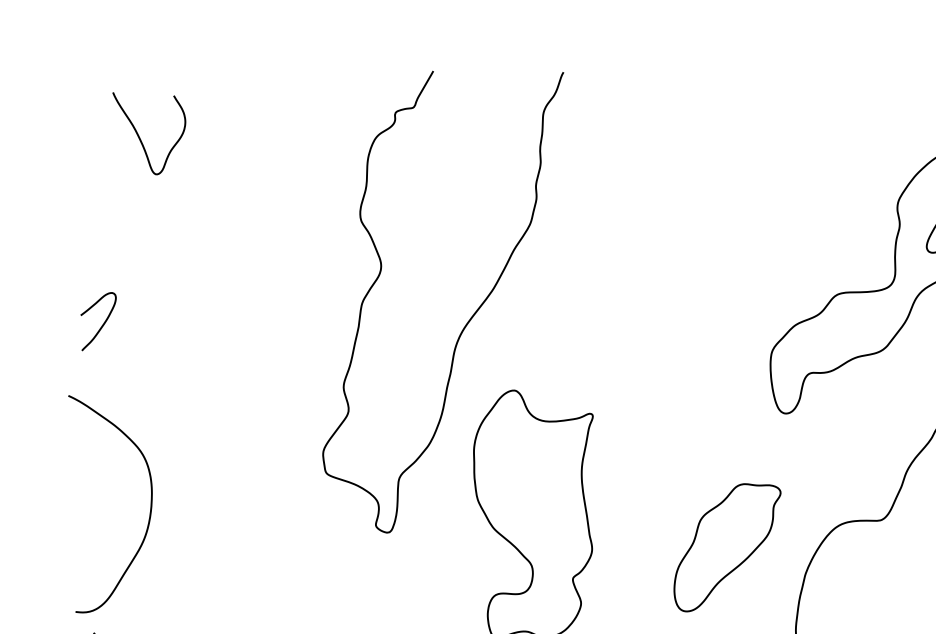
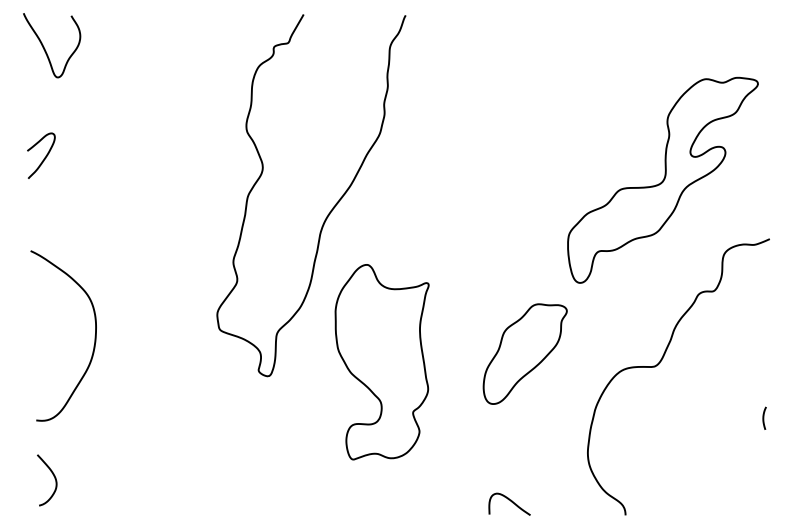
curve: (140, 137) -> (45, 48), moved
curve: (102, 323) -> (44, 157), moved
curve: (149, 504) -> (94, 336), moved
part: (726, 546) -> (524, 353), moved

